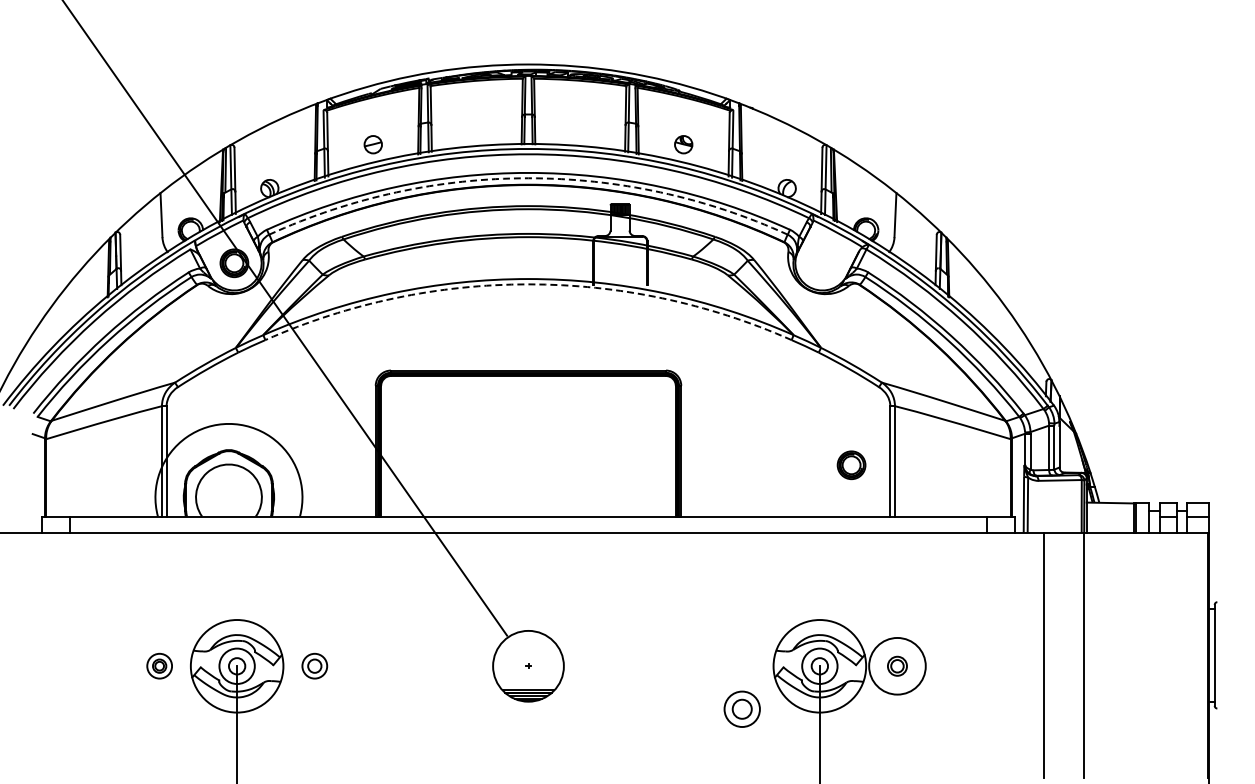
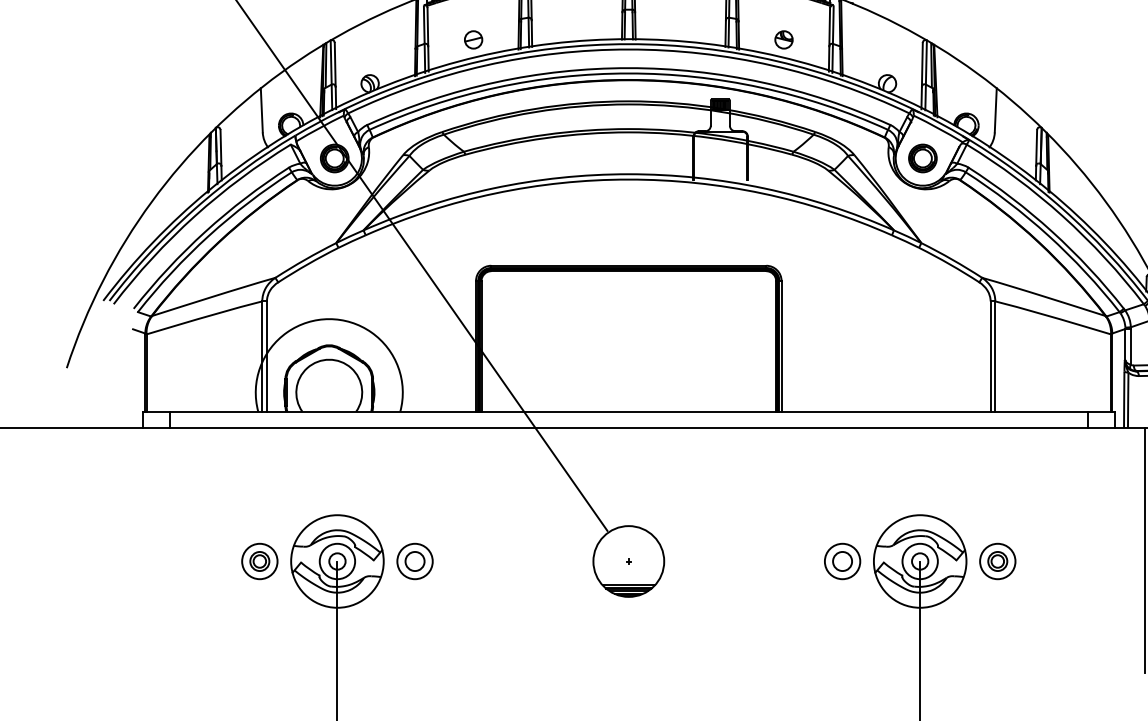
arc: (528, 178) -> (628, 73), dashed -> solid
arc: (528, 284) -> (628, 179), dashed -> solid
part: (851, 465) -> (922, 158), moved
part: (159, 665) -> (259, 560), size x1.43
part: (314, 665) -> (414, 560), size x1.43
circle: (897, 665) -> (997, 560), size x0.62
part: (741, 708) -> (841, 560), moved

